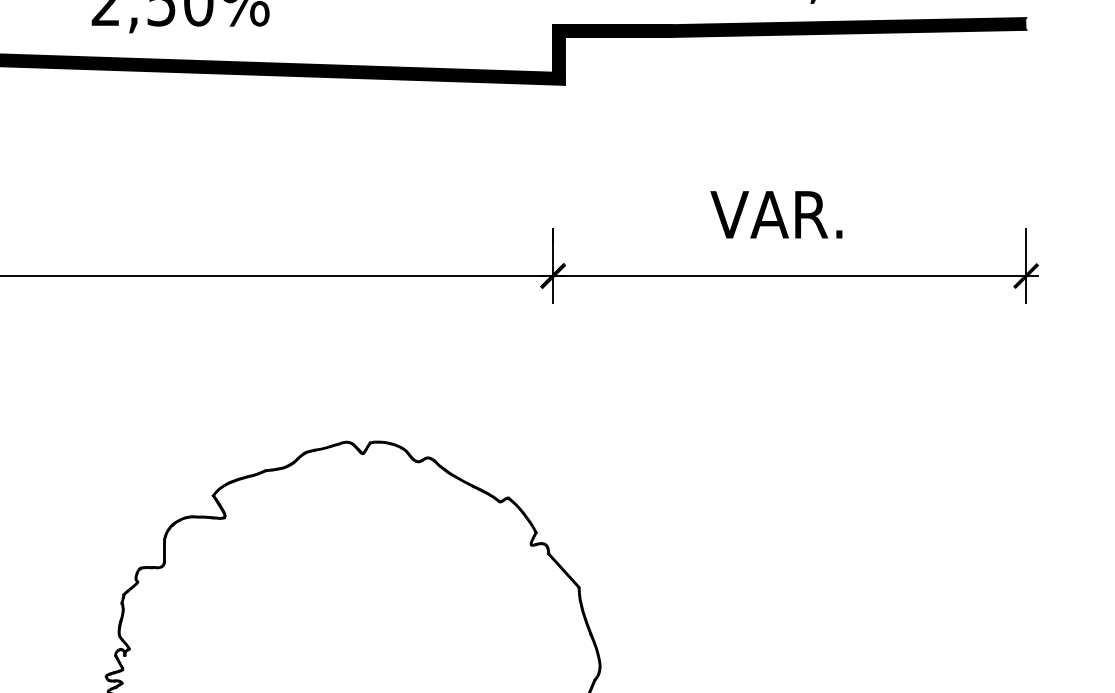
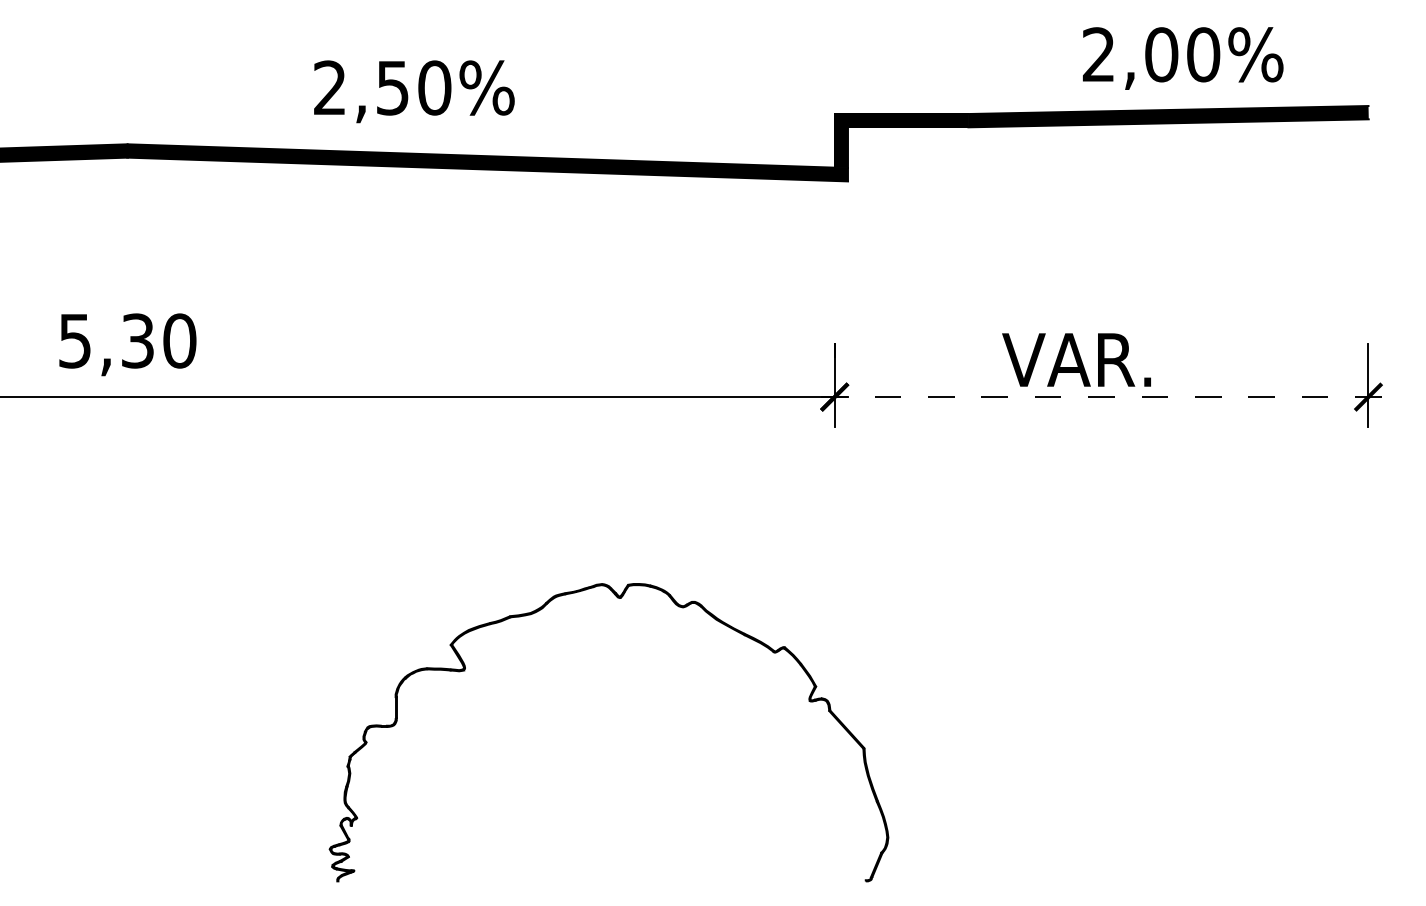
text: (776, 214) -> (1076, 359), moved
line: (790, 276) -> (1102, 397), solid -> dashed

